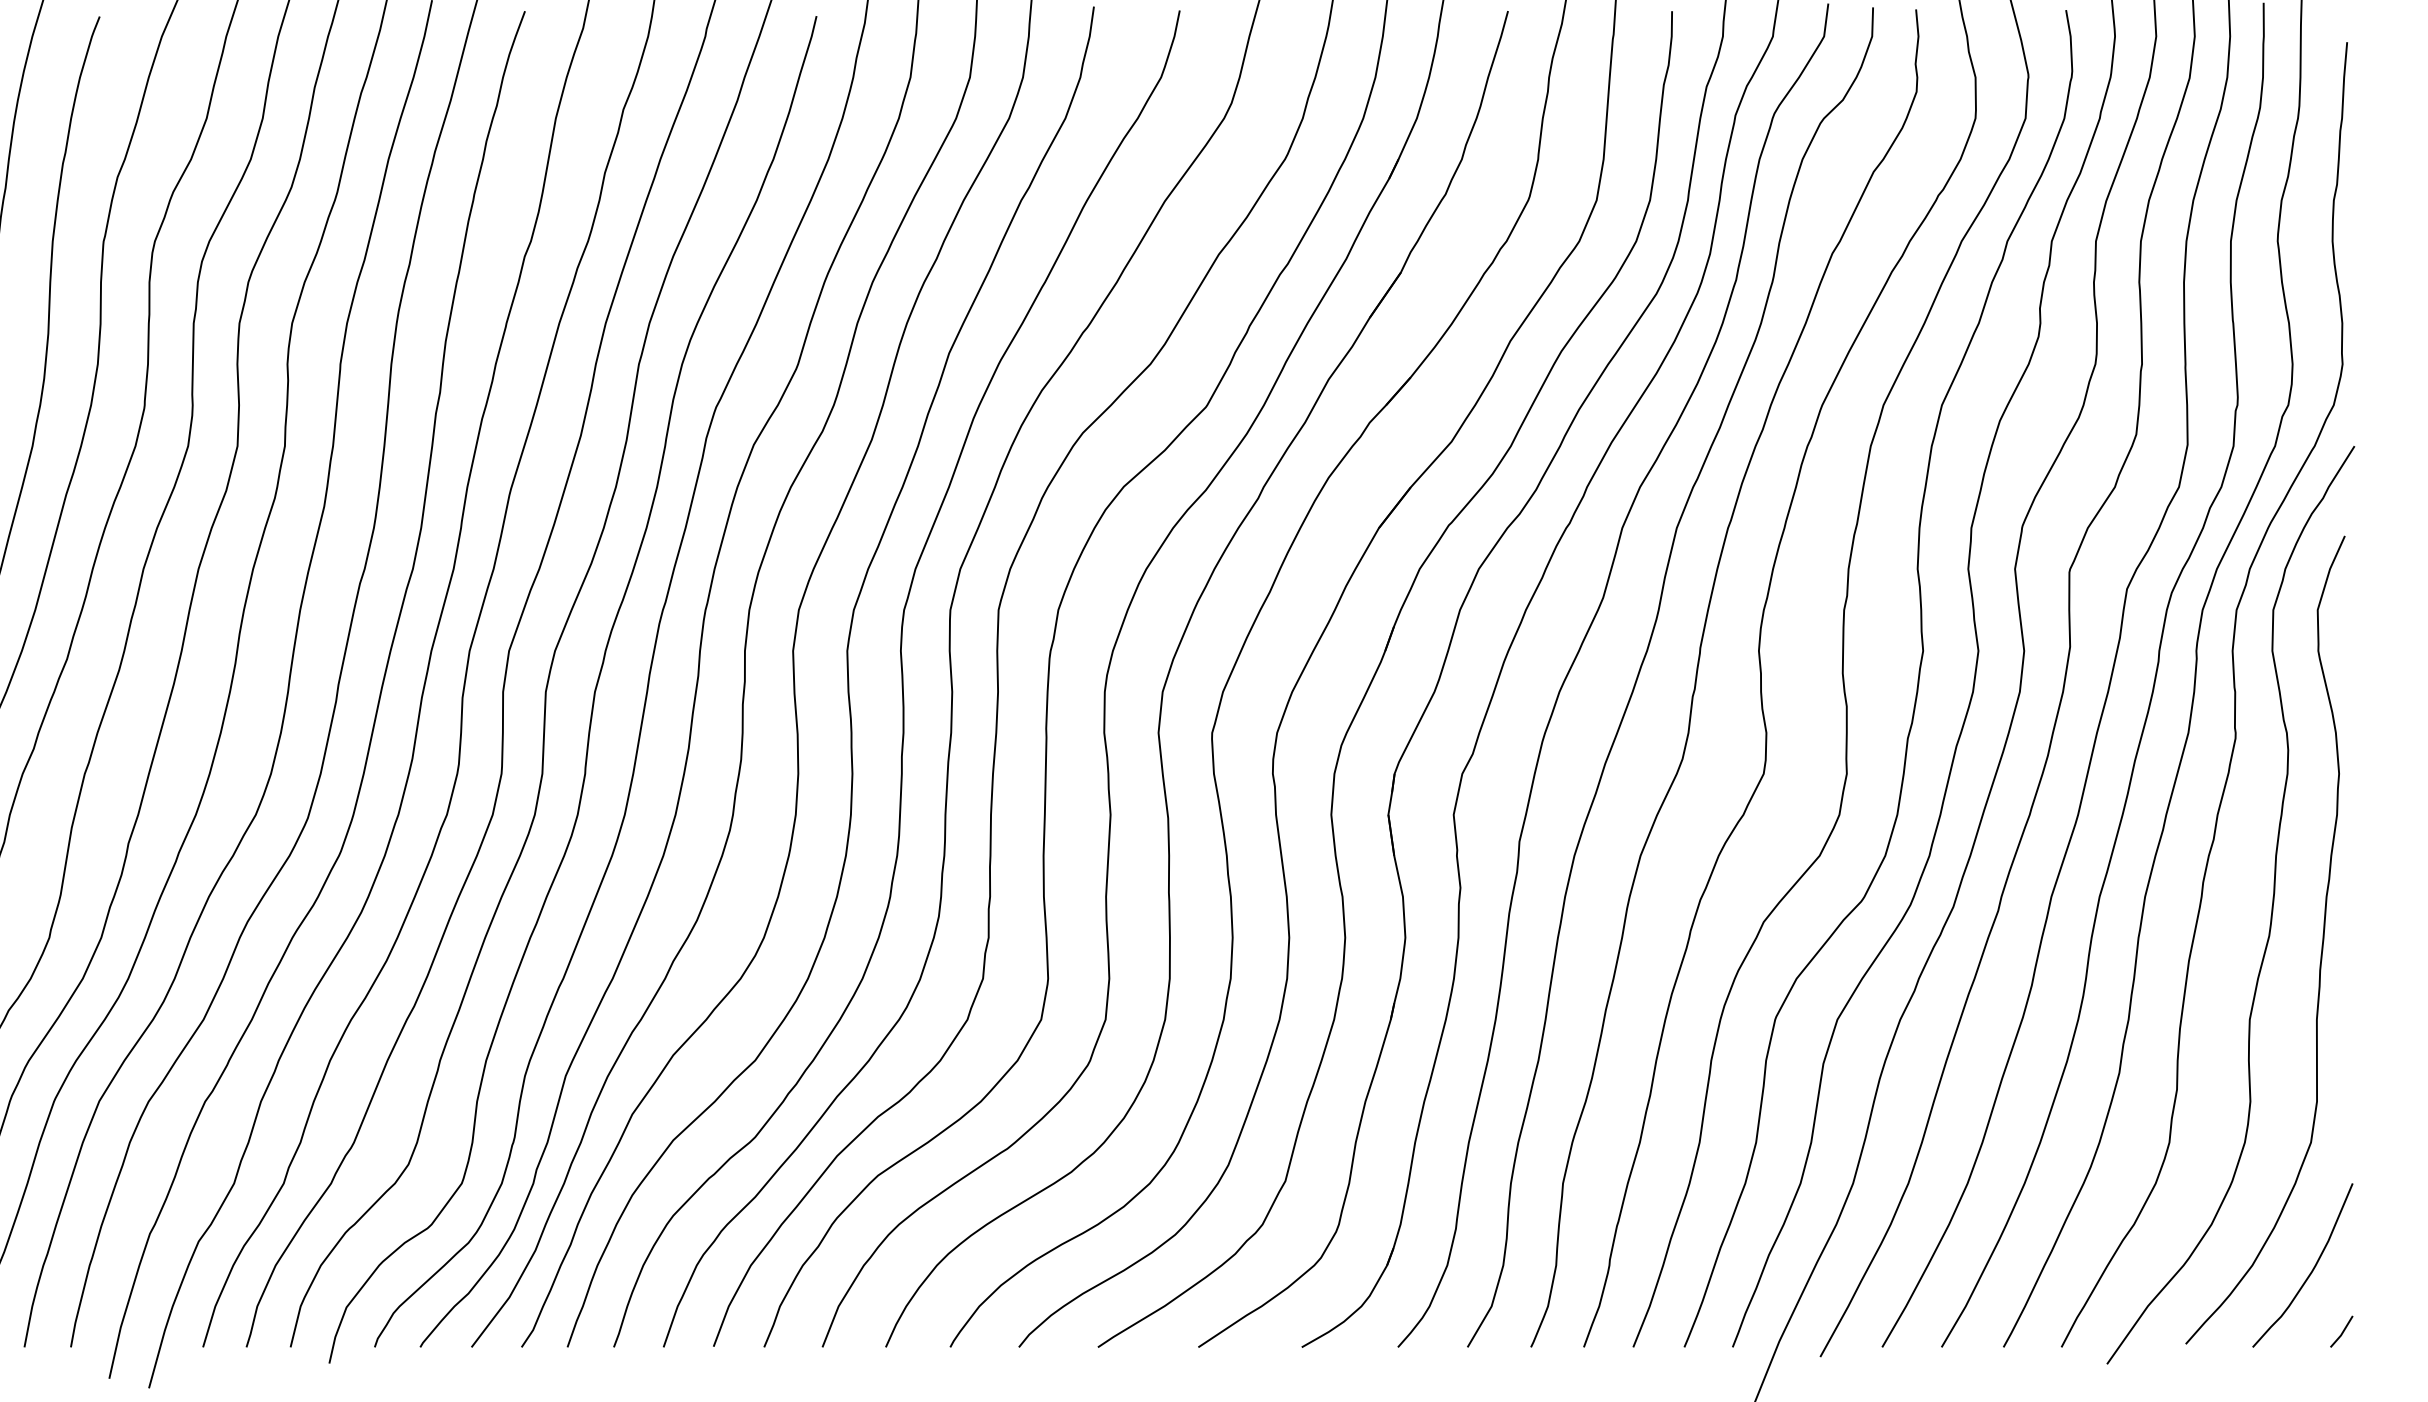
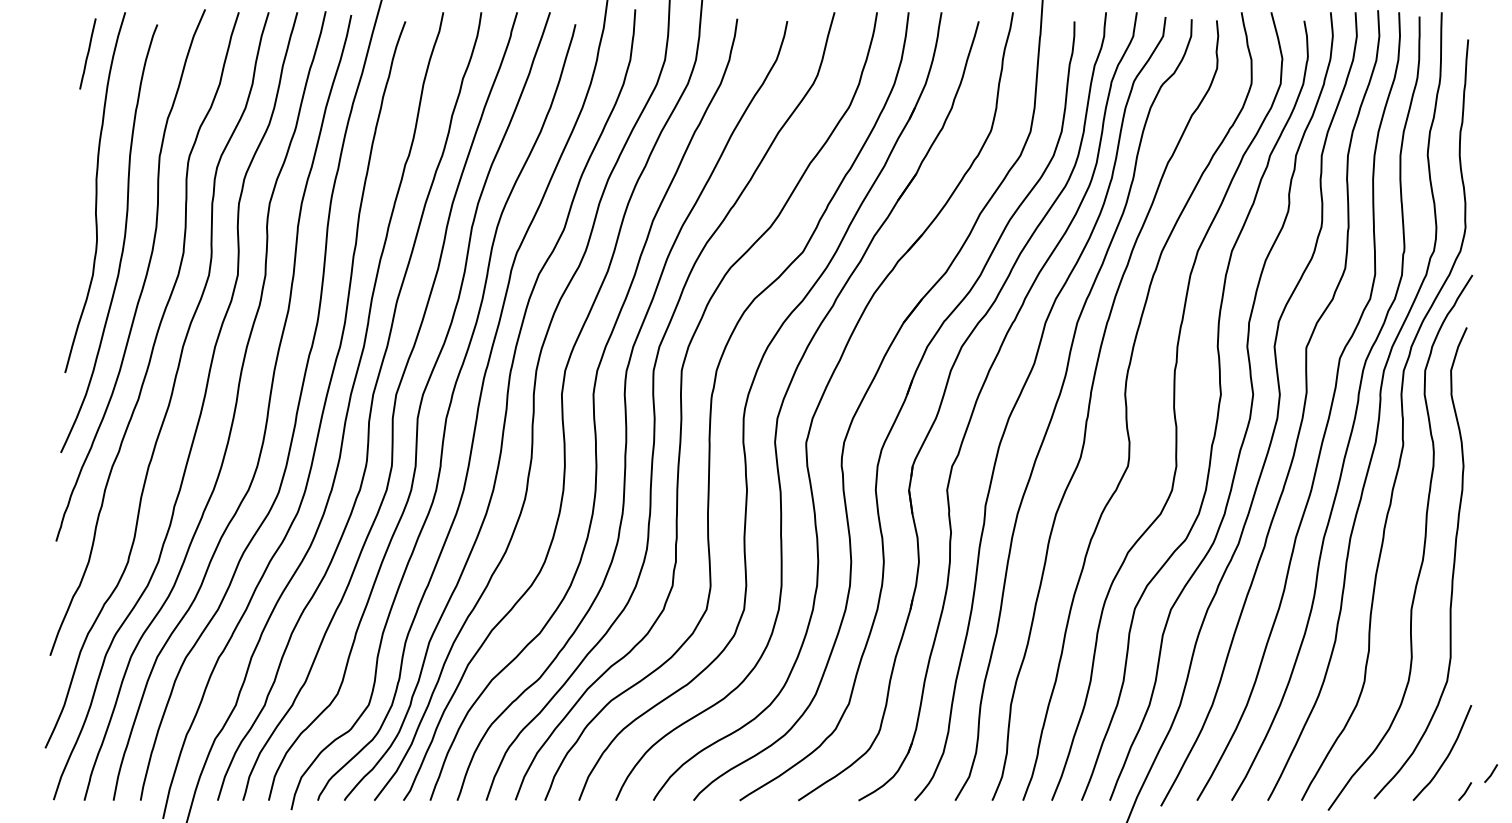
line: (2385, 1300) -> (1490, 773), added

